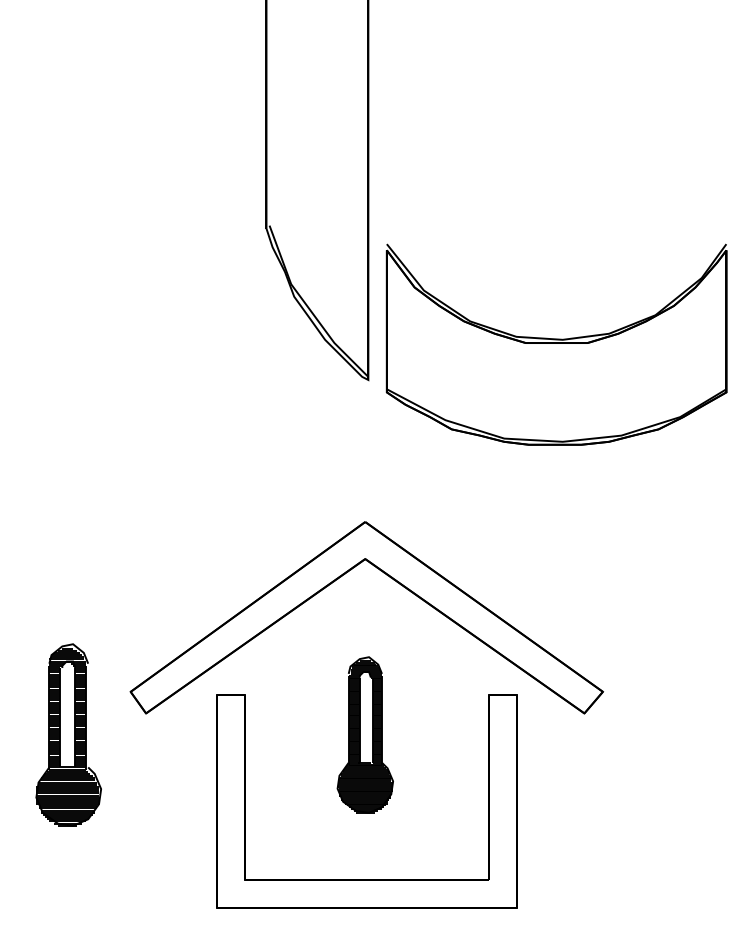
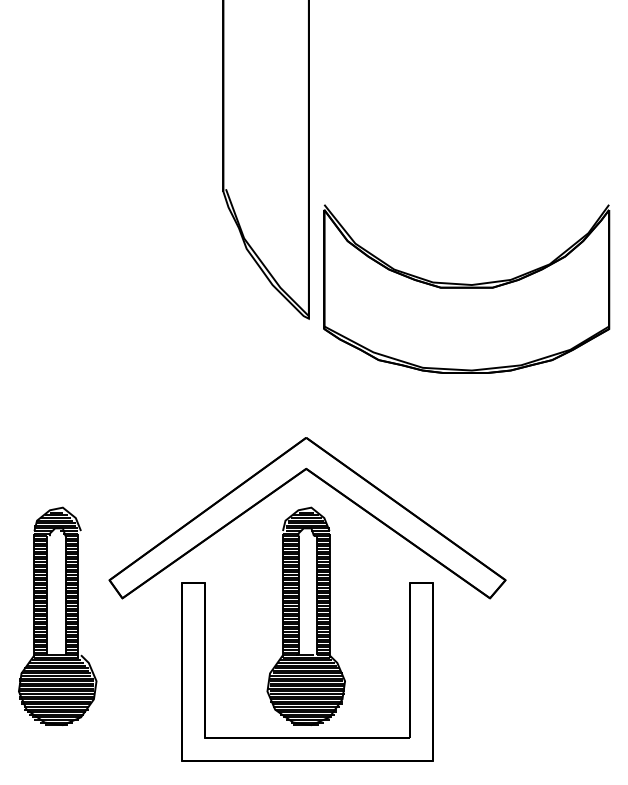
part: (68, 734) -> (57, 615), size x1.43
part: (365, 734) -> (306, 615), size x1.67

